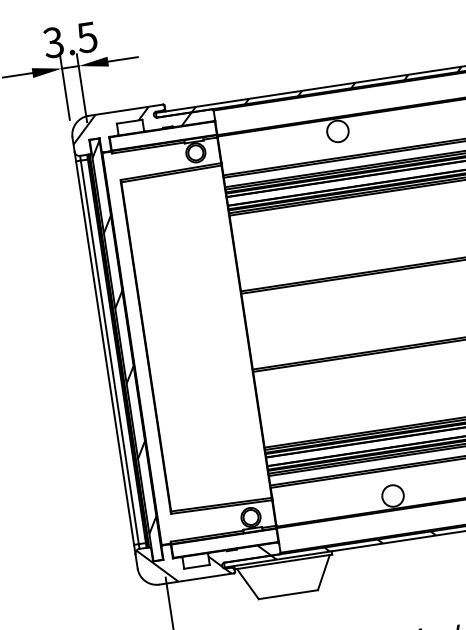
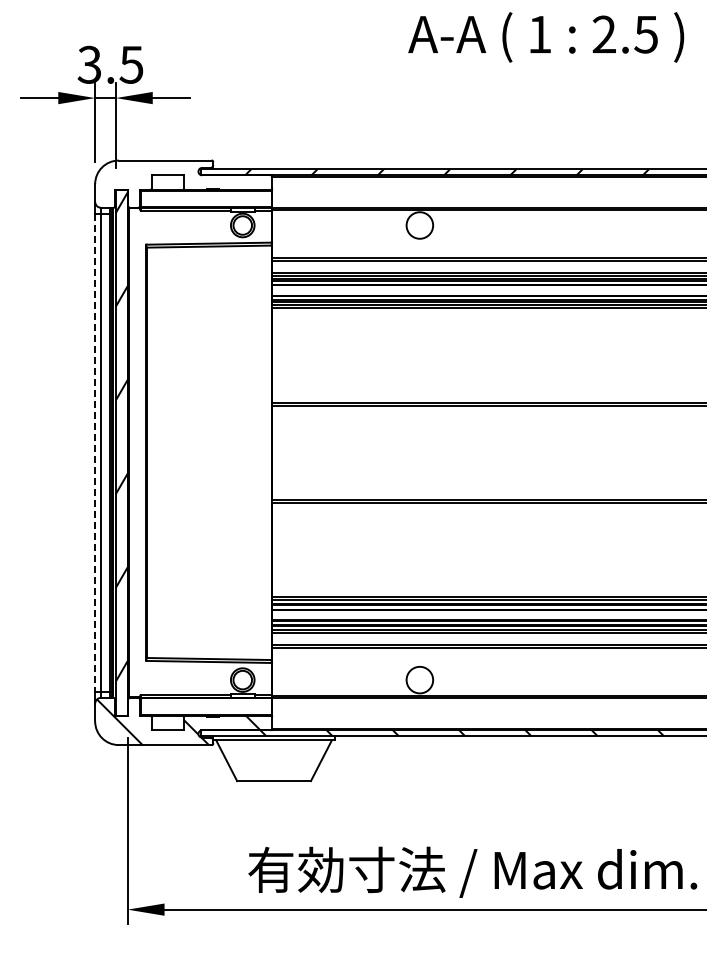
hatch: (131, 122) -> (170, 176), removed
line: (105, 353) -> (95, 453), solid -> dashed

